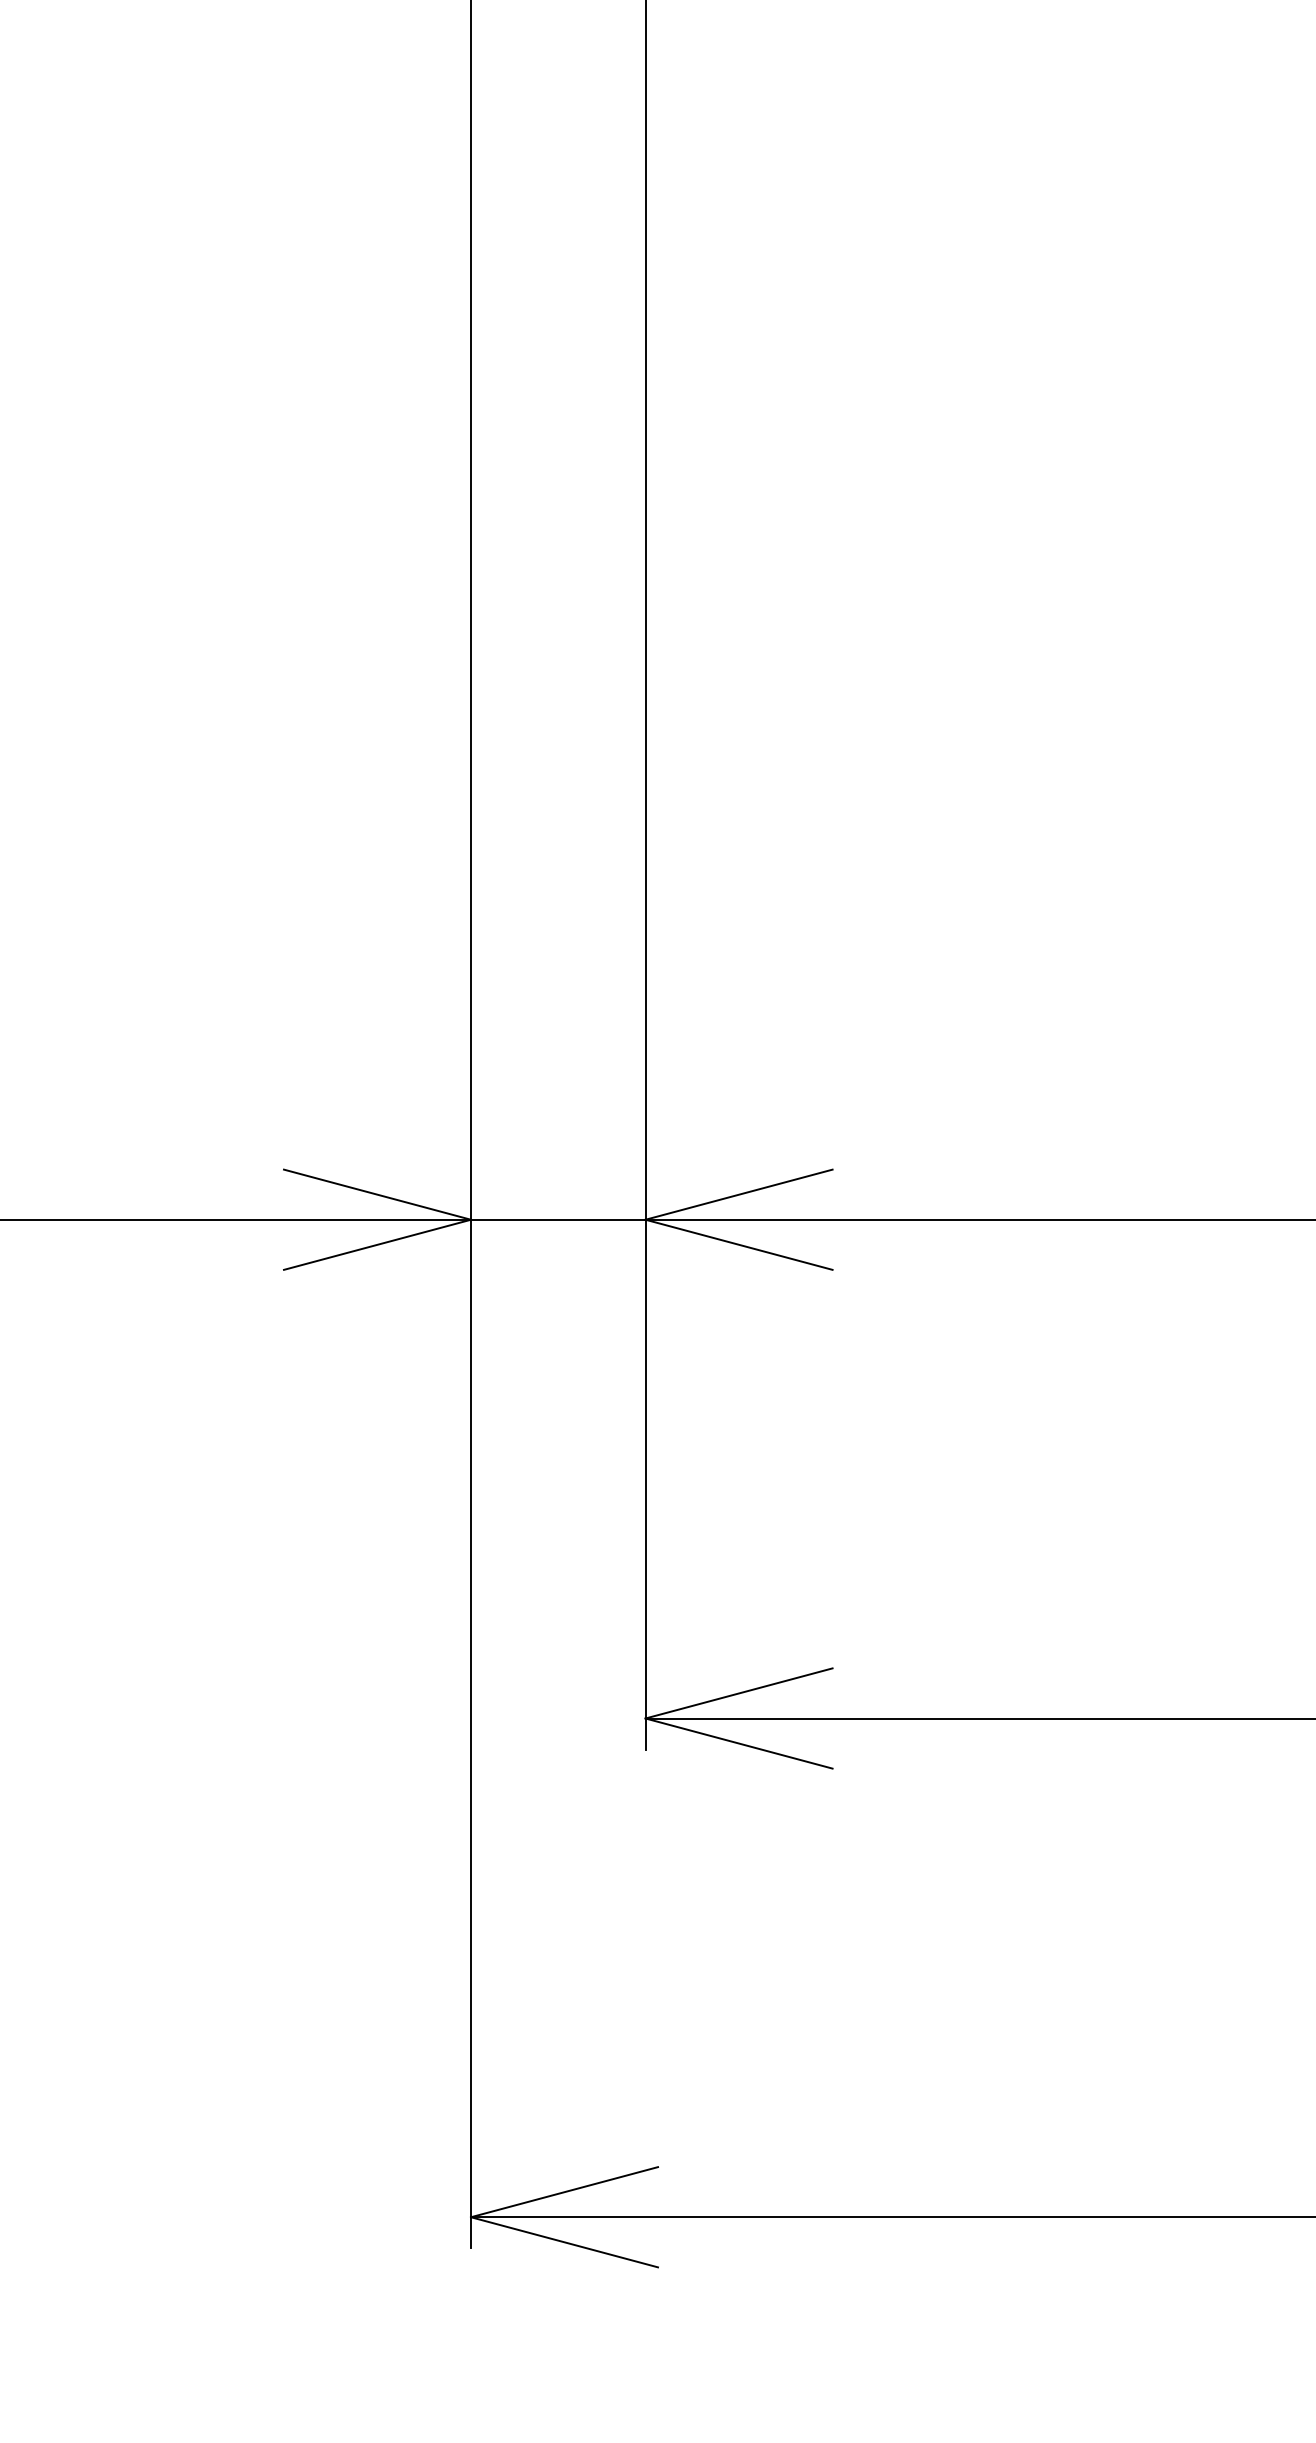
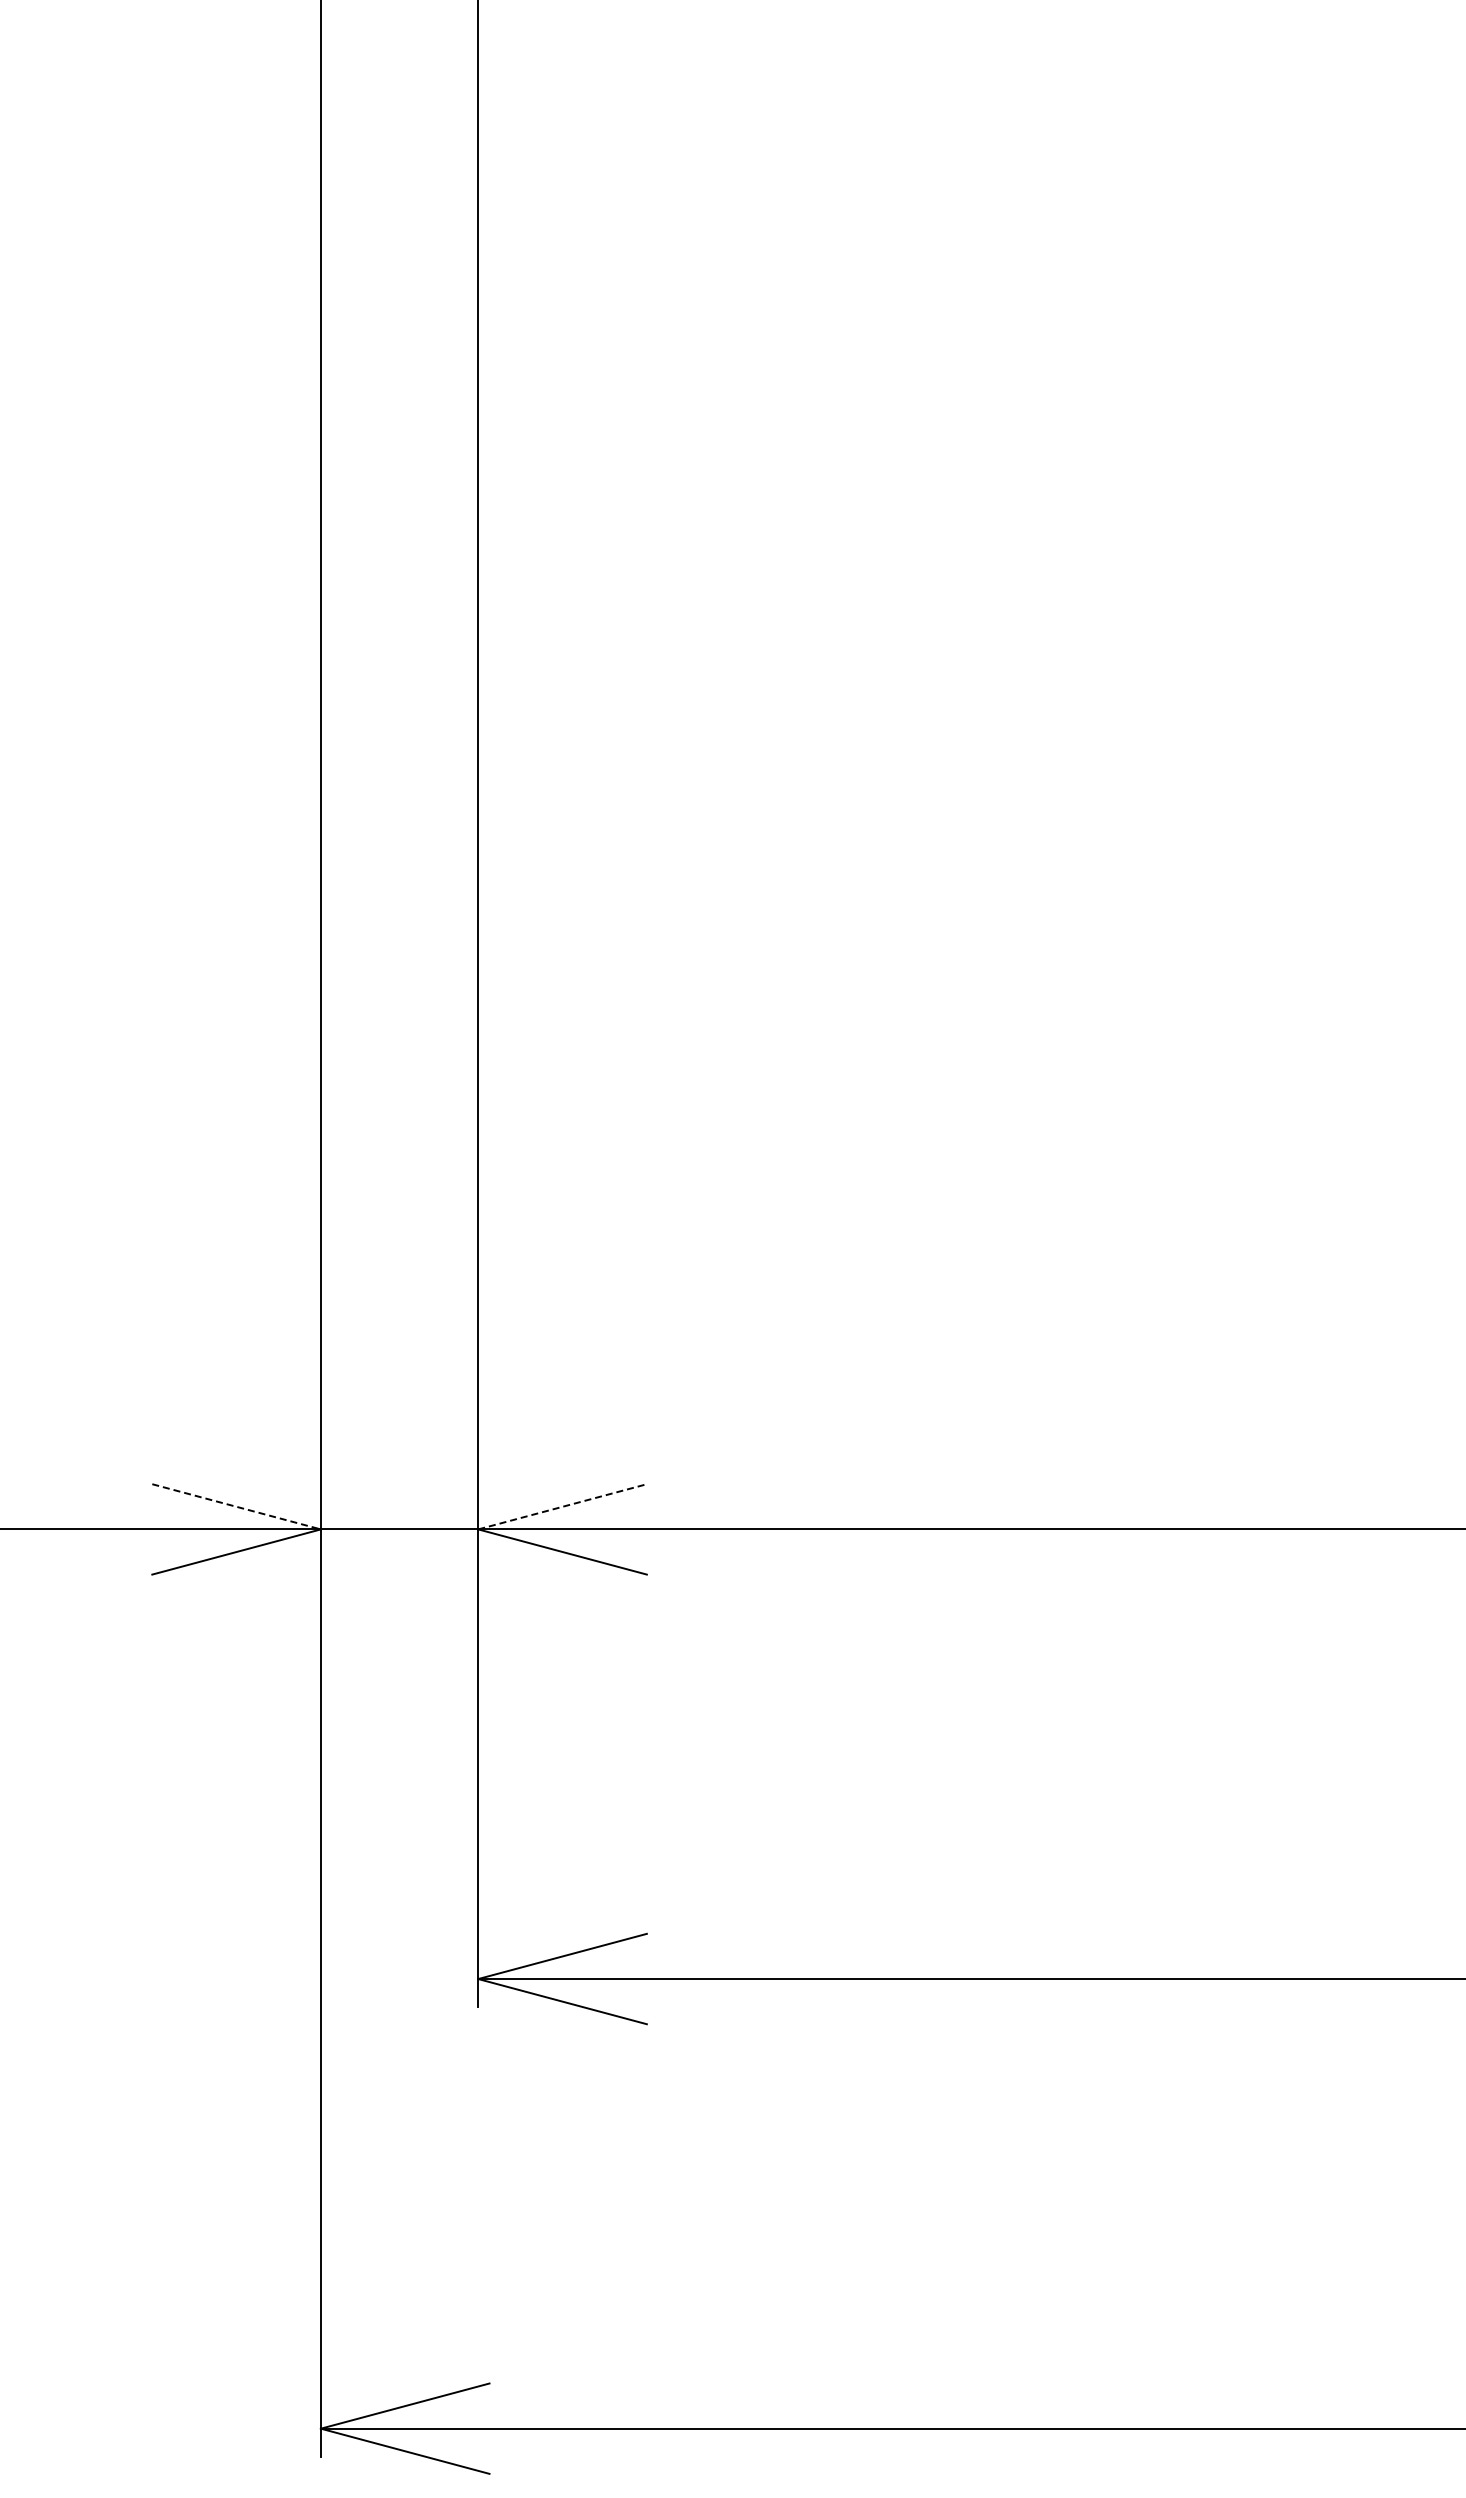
line: (378, 1194) -> (237, 1506), solid -> dashed
line: (740, 1194) -> (563, 1506), solid -> dashed

